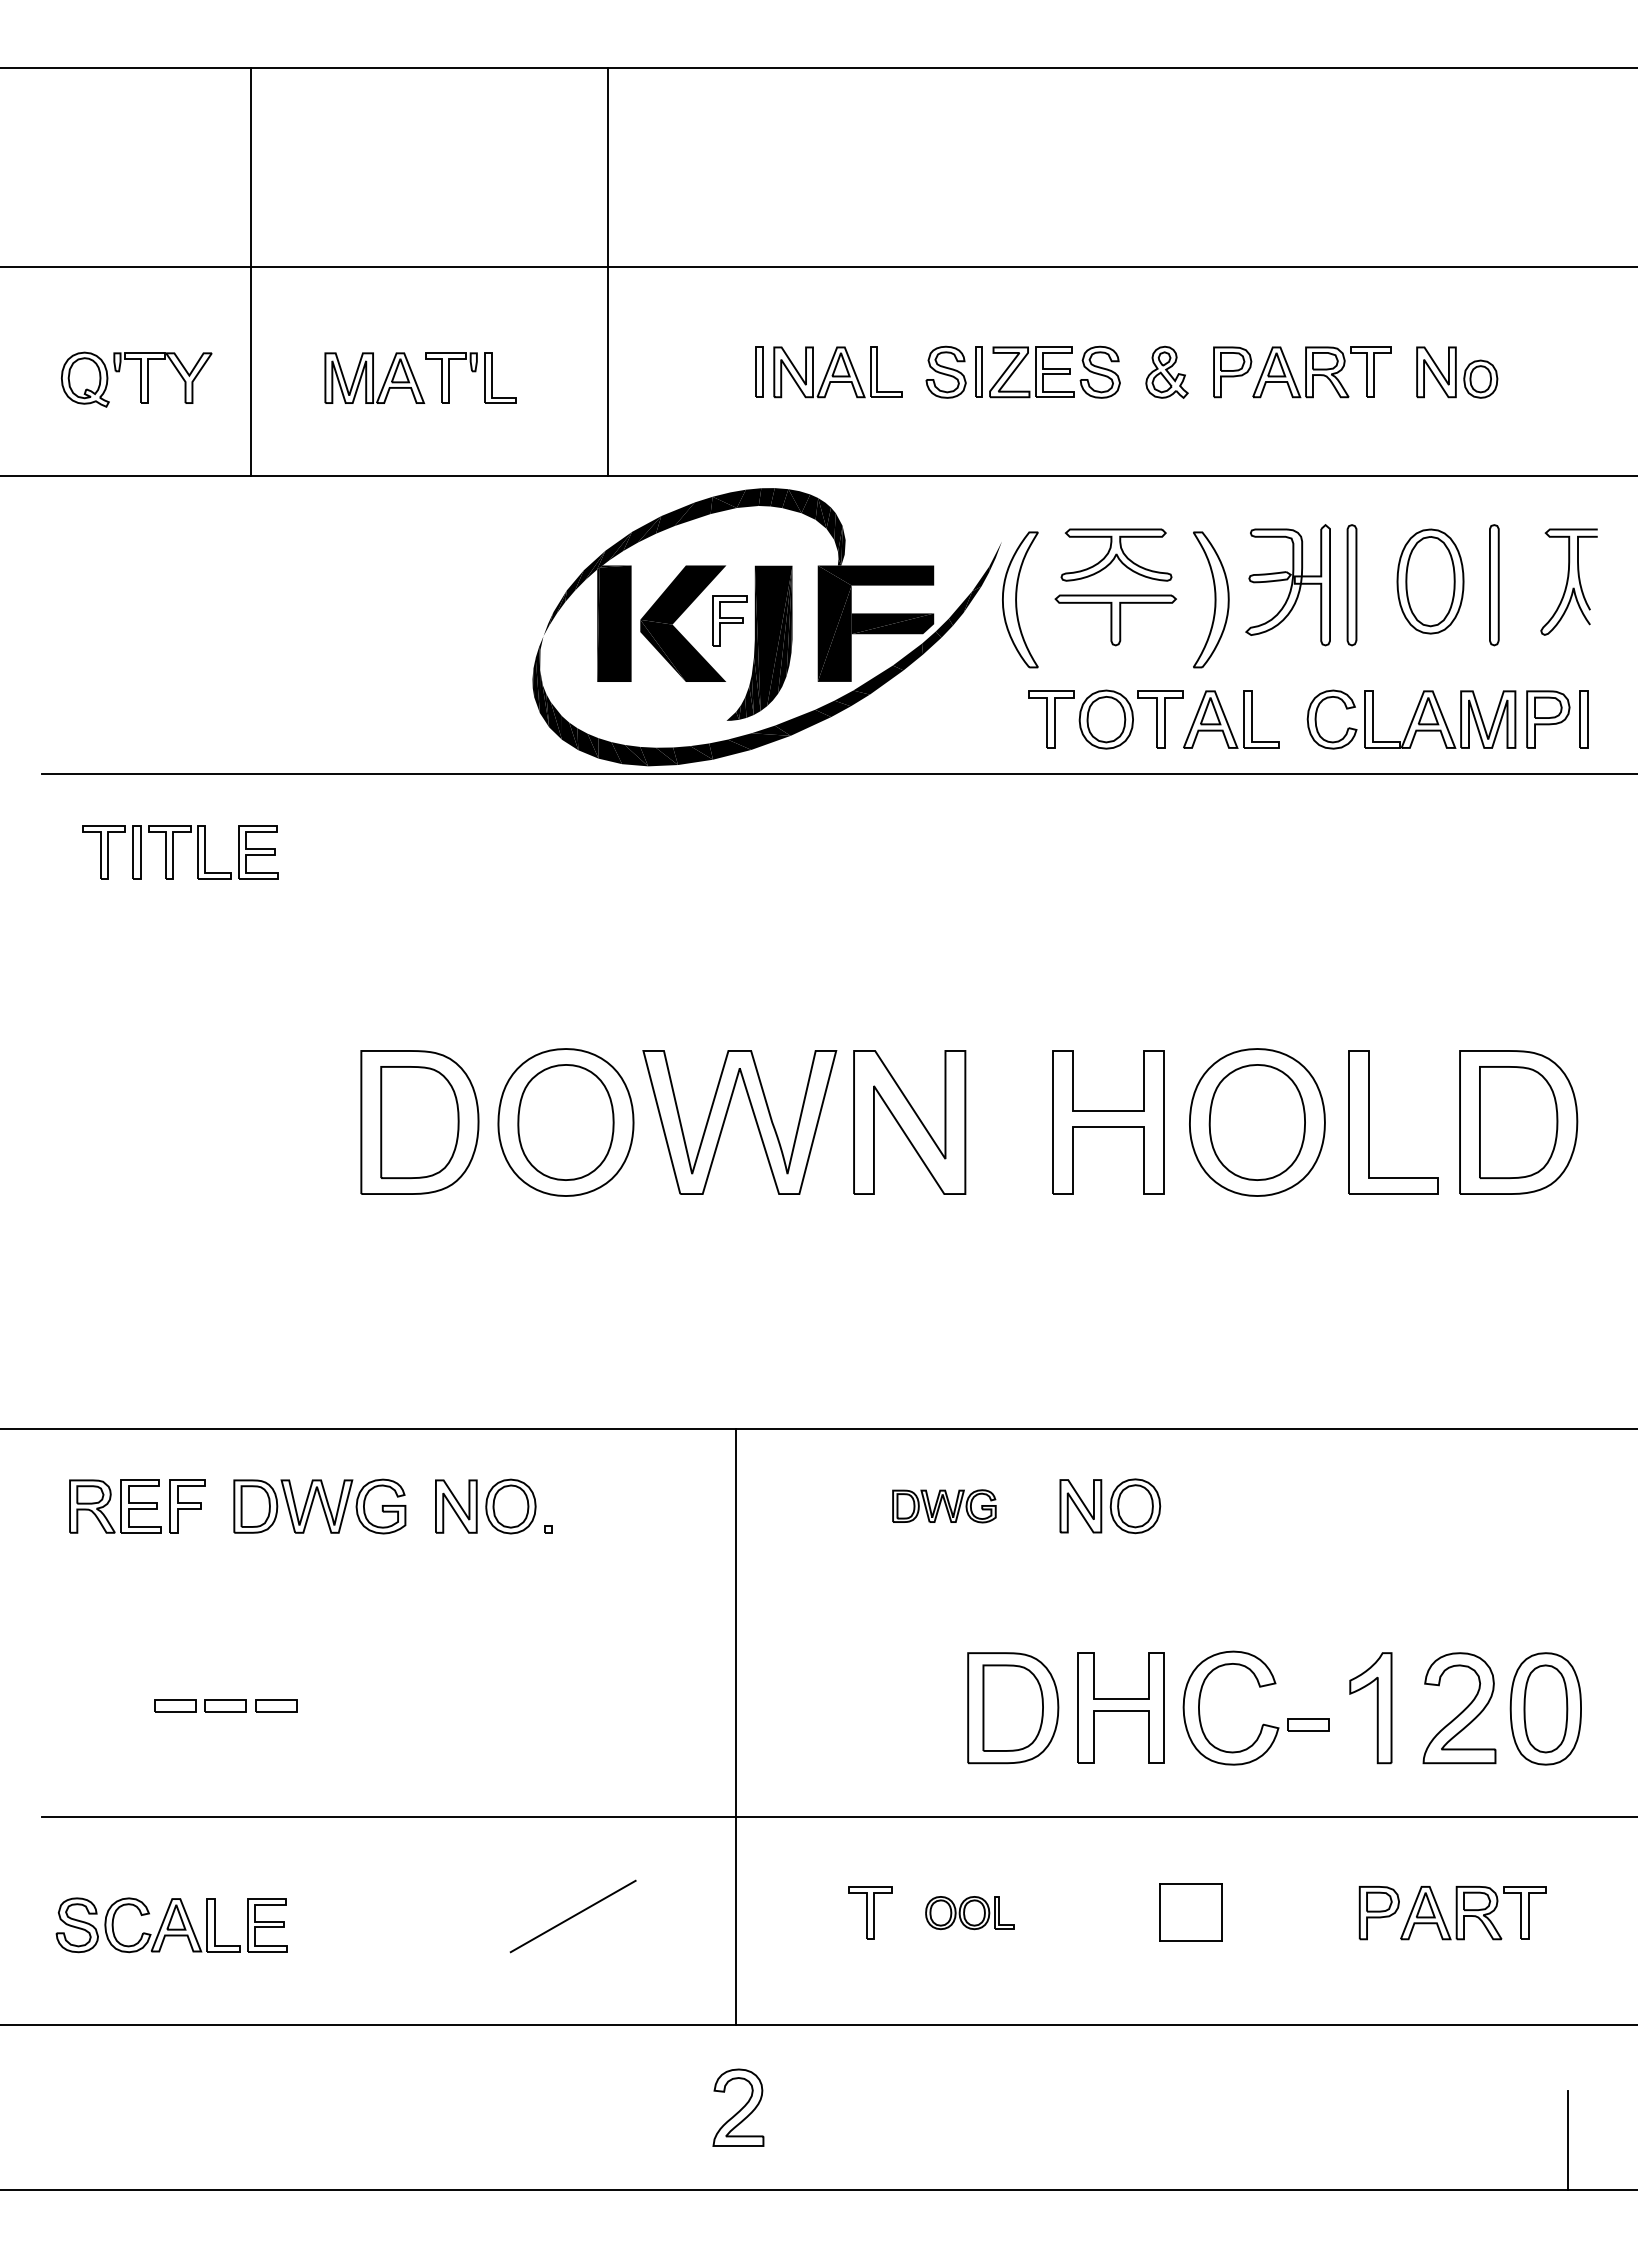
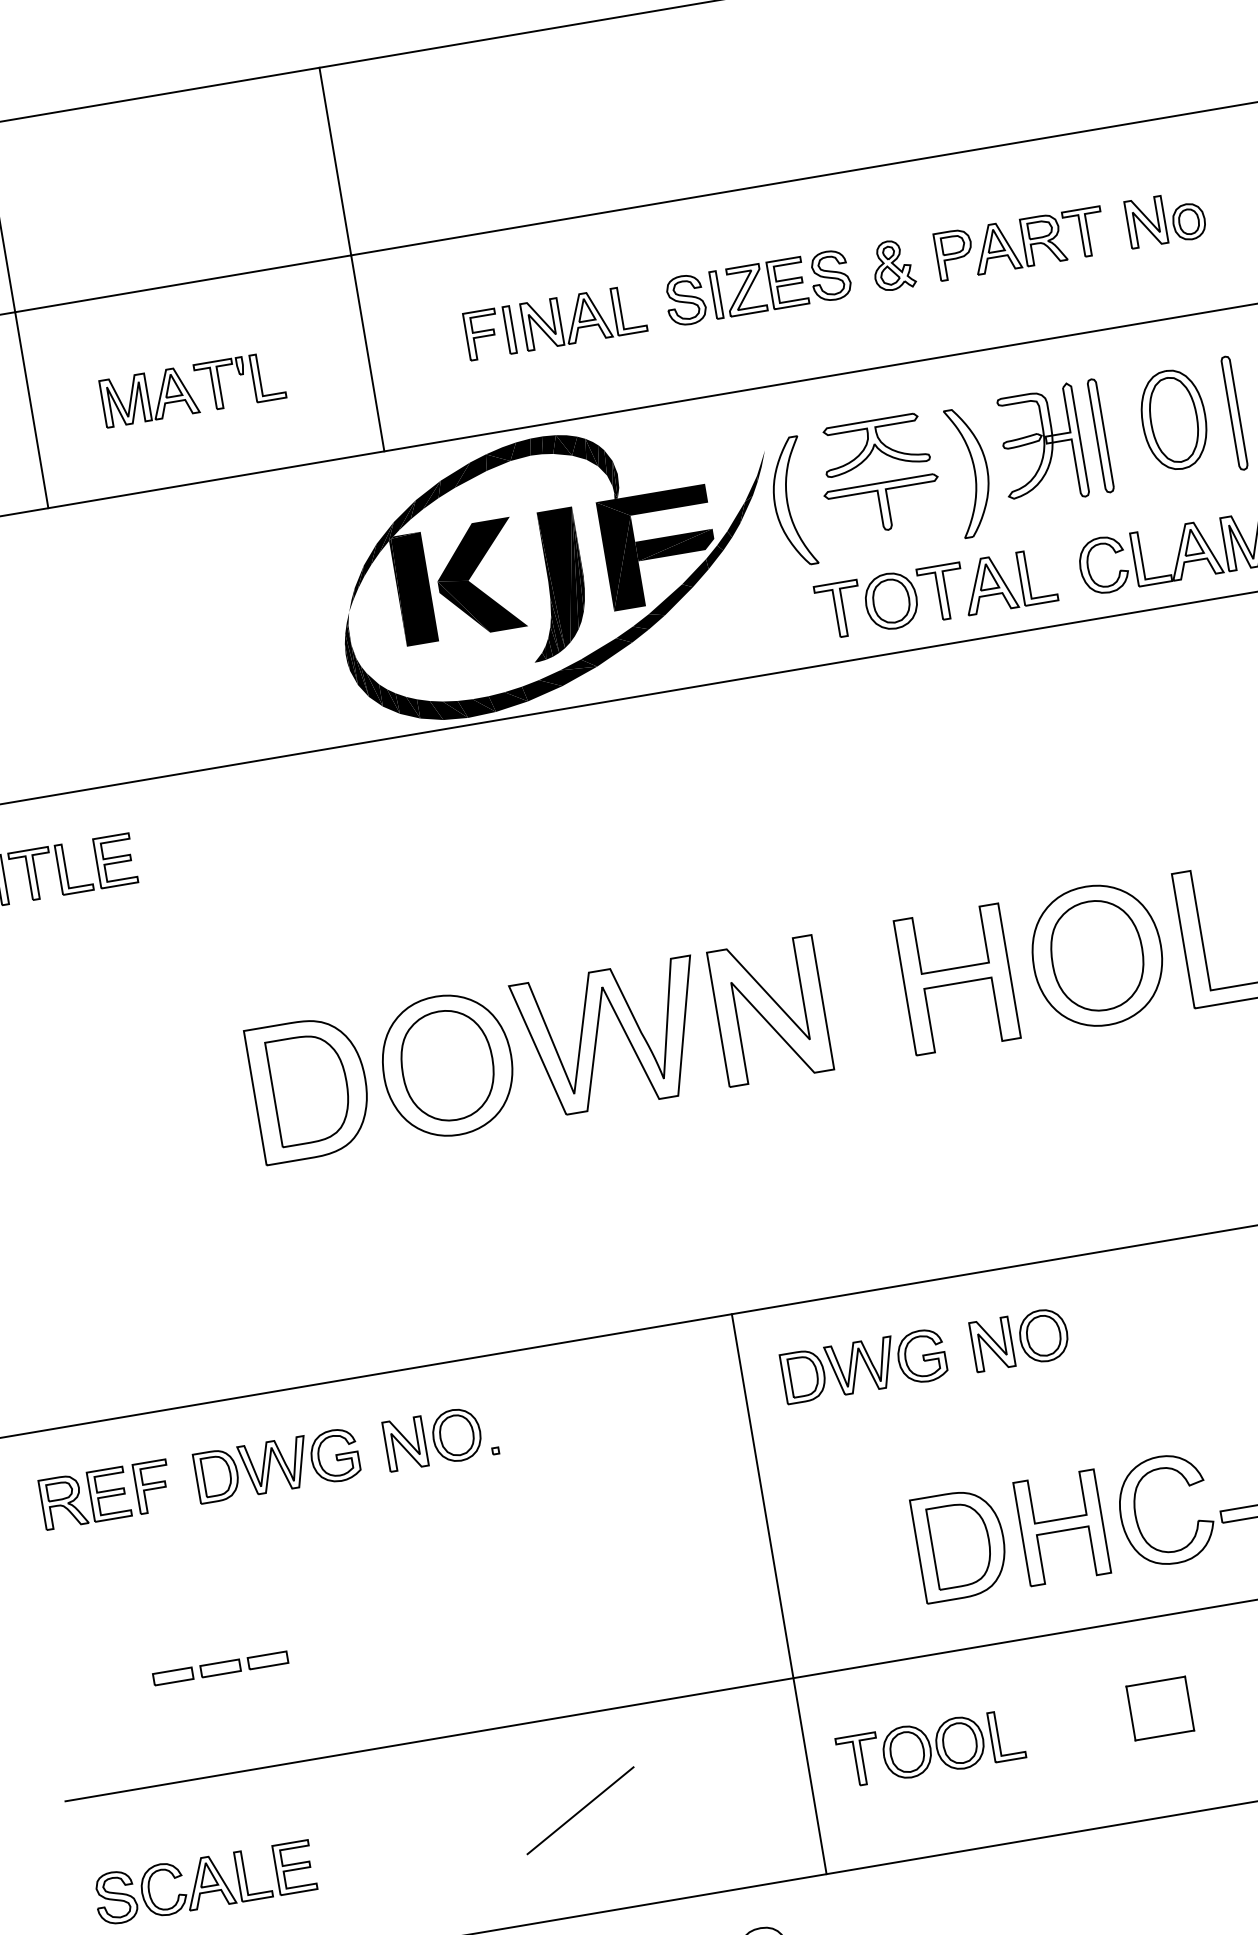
part: (729, 620) -> (481, 333), moved
part: (944, 1506) -> (864, 1366), size x1.67
line: (735, 1727) -> (779, 1594), moved
part: (969, 1912) -> (952, 1743), size x1.67

